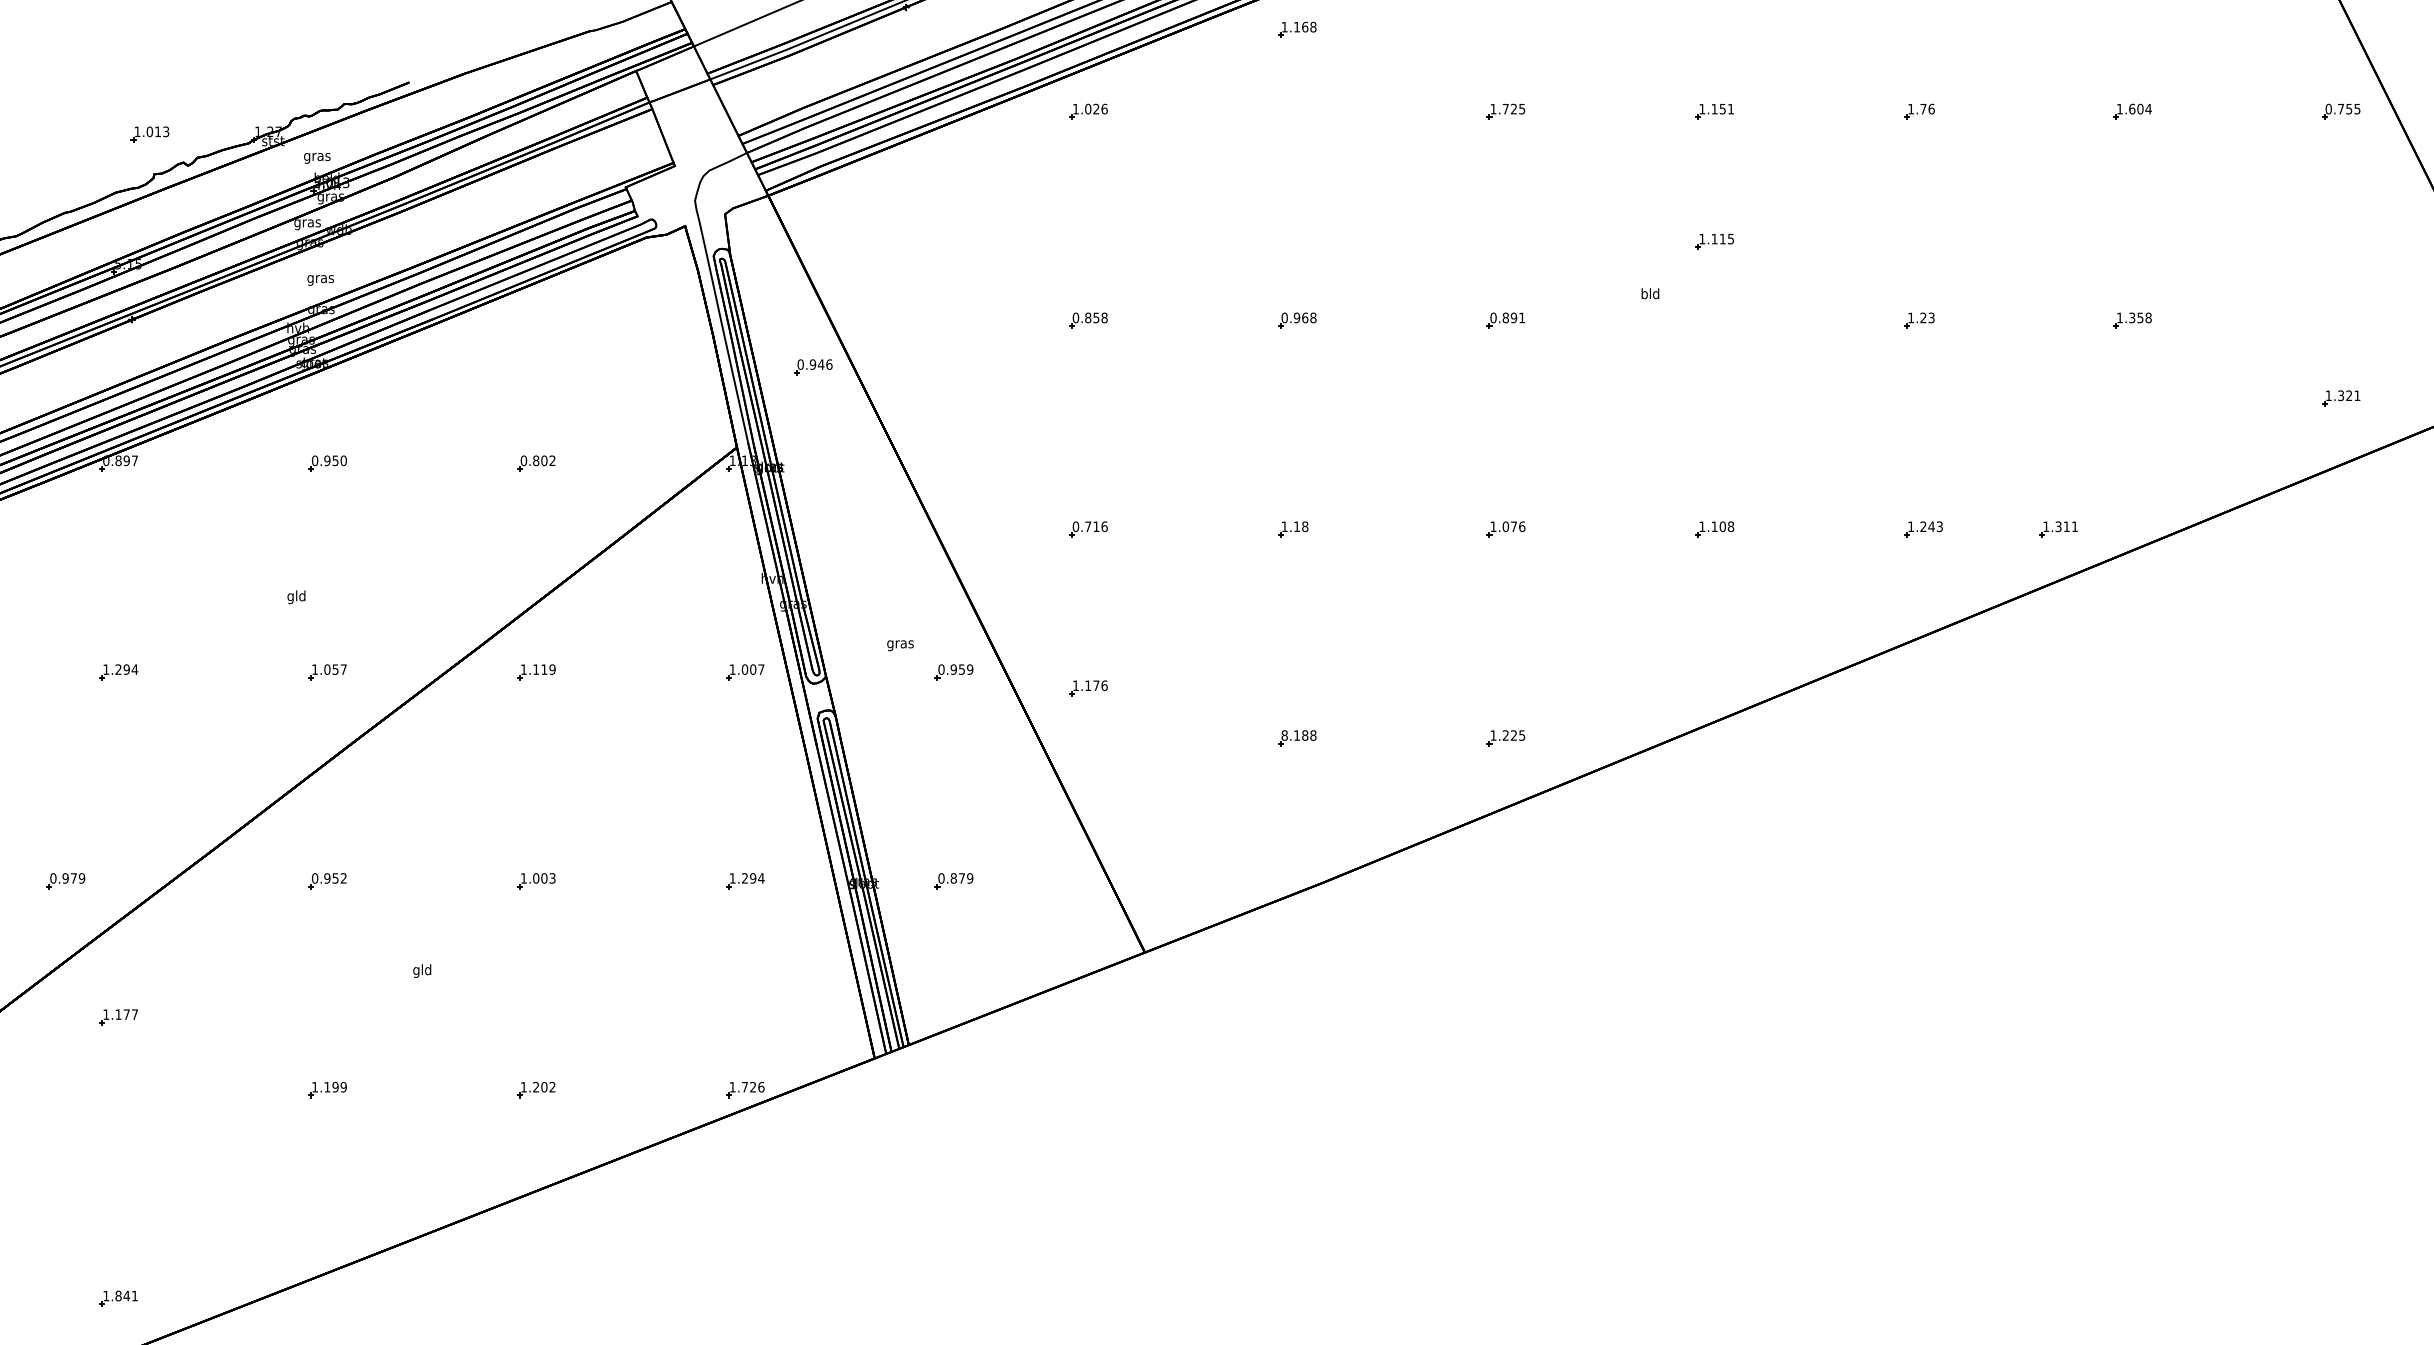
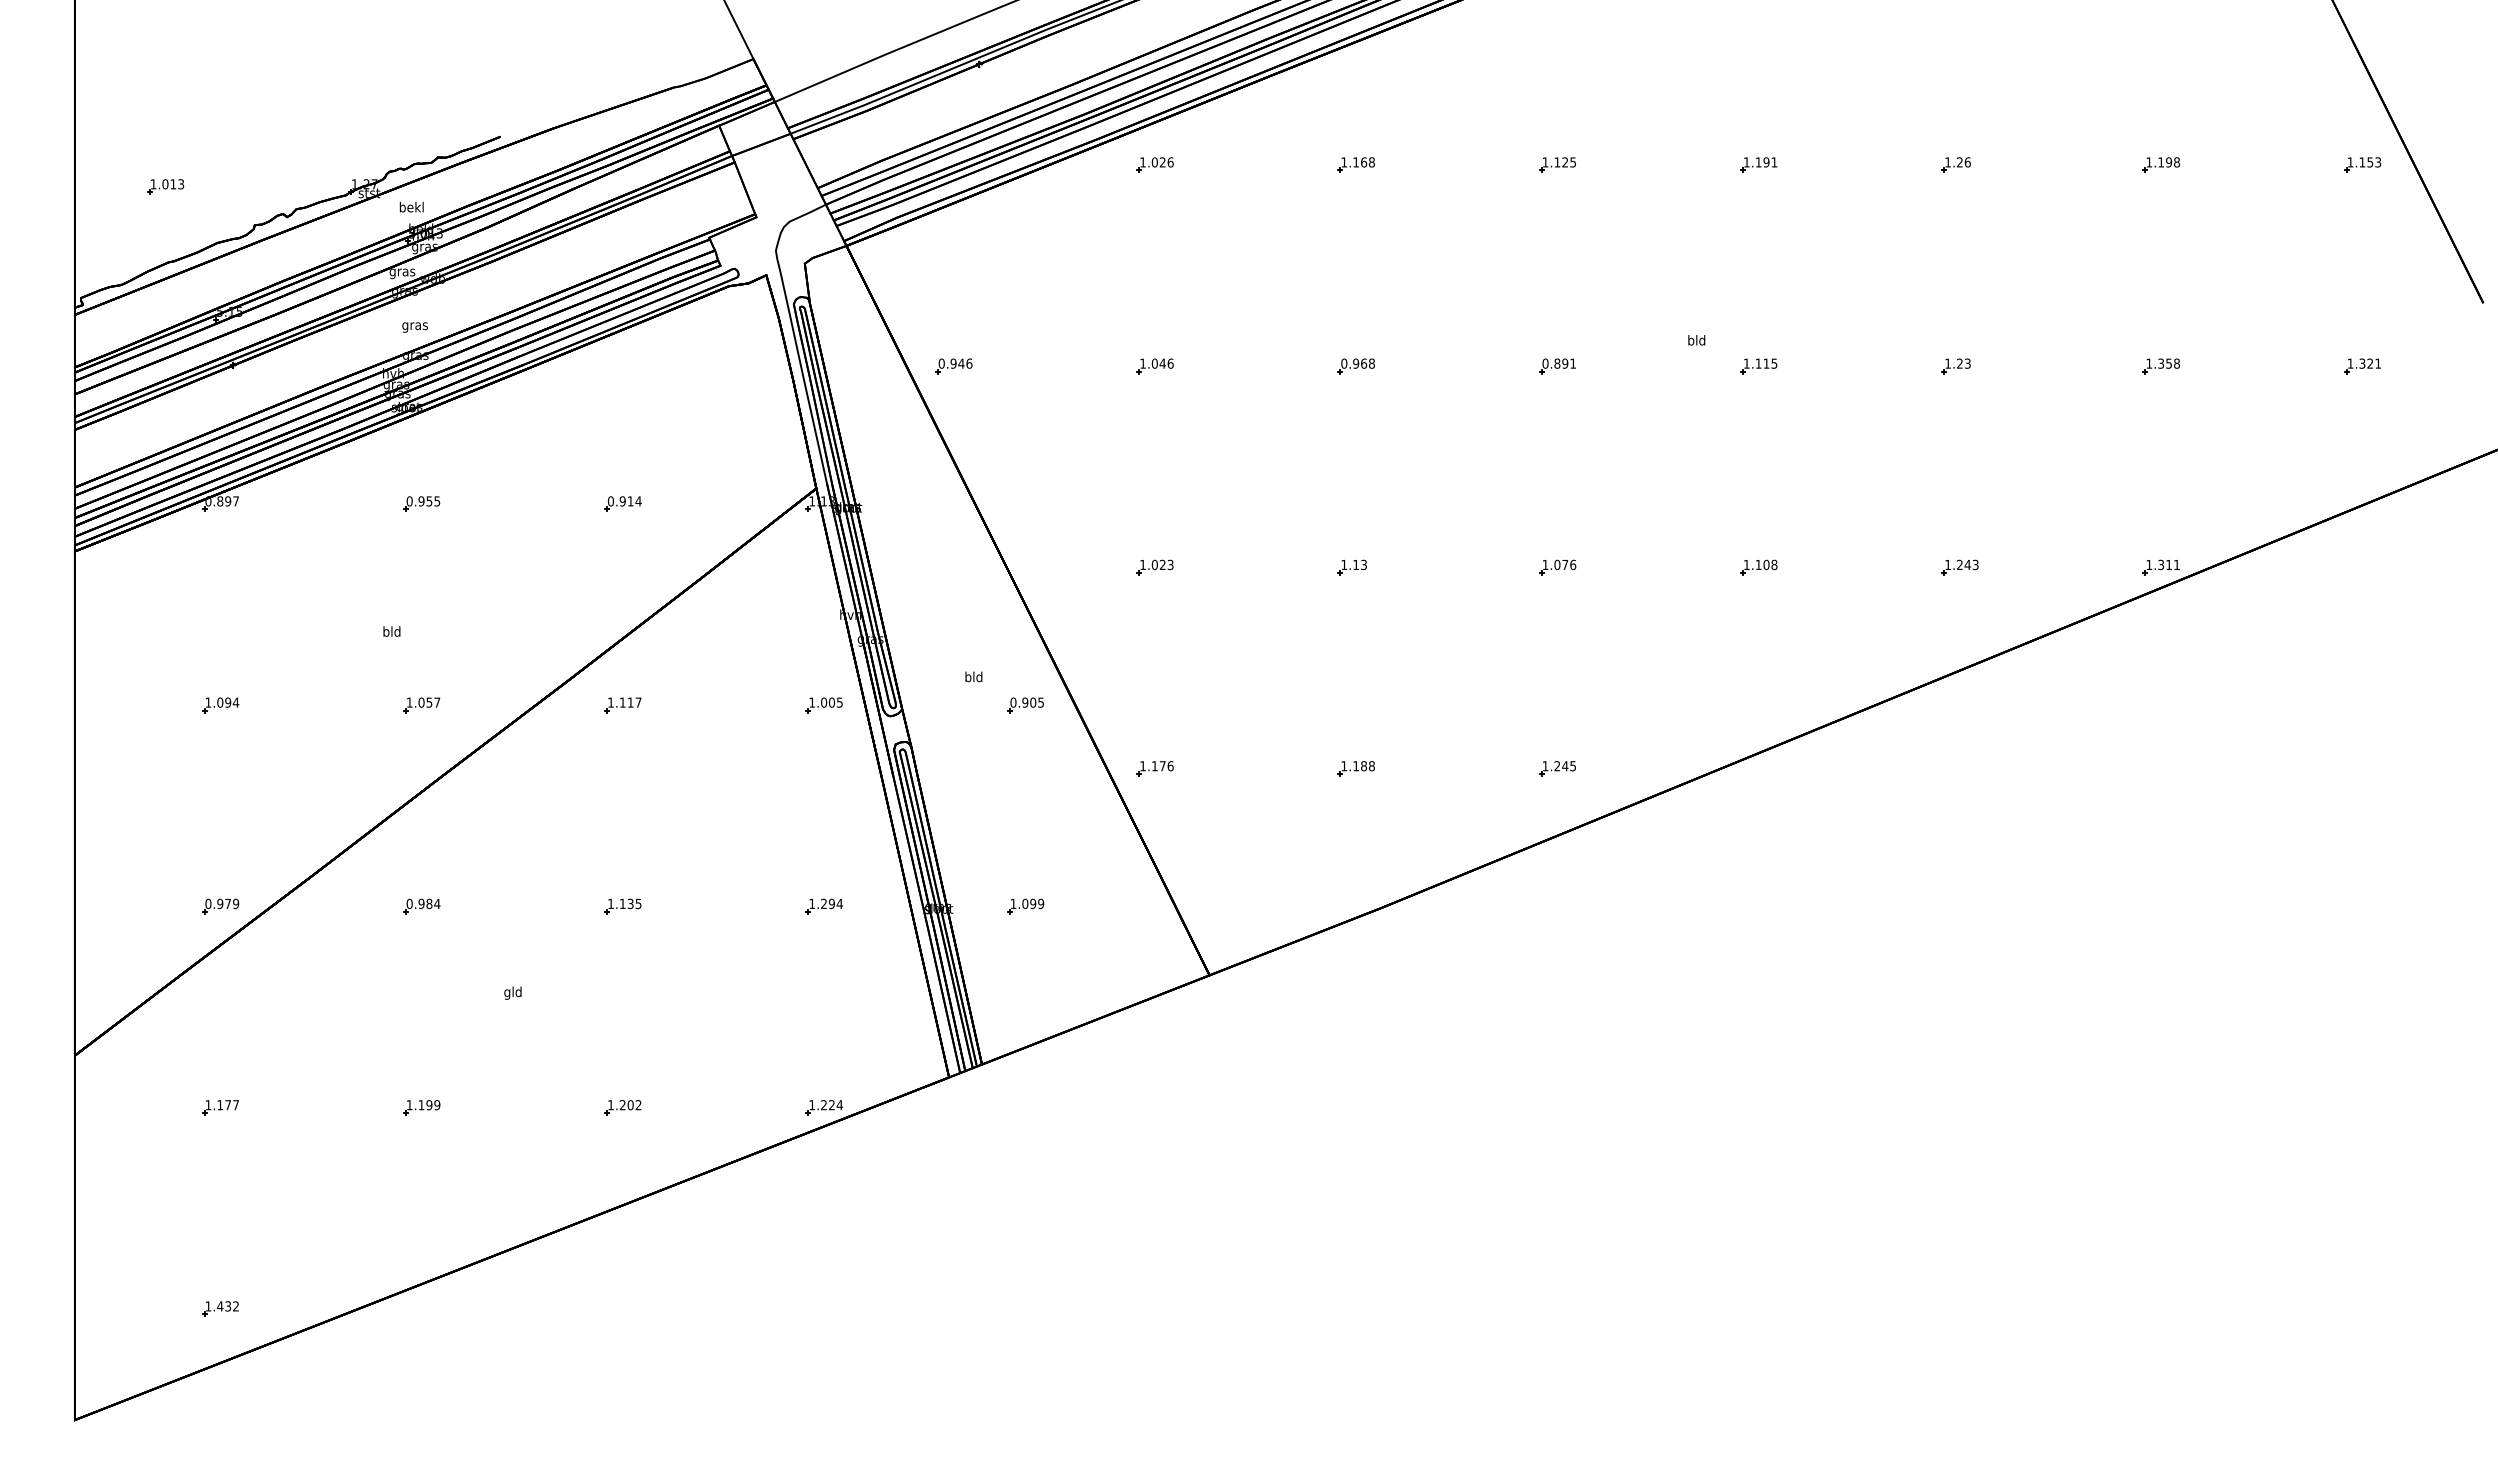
part: (1296, 29) -> (1355, 164), moved
text: (1505, 109) -> (1557, 162), 1.725 -> 1.125
text: (1722, 109) -> (1766, 162), 1.151 -> 1.191
text: (1923, 109) -> (1959, 162), 1.76 -> 1.26
text: (2140, 109) -> (2169, 162), 1.604 -> 1.198
text: (2342, 109) -> (2363, 162), 0.755 -> 1.153
part: (149, 134) -> (165, 186), moved
text: (316, 156) -> (411, 208), gras -> bekl
part: (1714, 242) -> (1758, 366), moved
text: (1089, 317) -> (1156, 363), 0.858 -> 1.046
part: (812, 367) -> (953, 366), moved
part: (2341, 398) -> (2362, 366), moved
text: (343, 460) -> (437, 501), 0.950 -> 0.955
text: (544, 460) -> (630, 501), 0.802 -> 0.914
text: (1089, 526) -> (1156, 564), 0.716 -> 1.023
text: (1305, 526) -> (1364, 564), 1.18 -> 1.13
part: (2057, 529) -> (2160, 567), moved
text: (291, 596) -> (386, 632), gld -> bld
text: (900, 643) -> (973, 677), gras -> bld
text: (118, 669) -> (220, 702), 1.294 -> 1.094
text: (552, 669) -> (638, 702), 1.119 -> 1.117
text: (761, 669) -> (839, 702), 1.007 -> 1.005
text: (966, 669) -> (1037, 702), 0.959 -> 0.905
part: (1087, 688) -> (1154, 768), moved
text: (1284, 735) -> (1344, 766), 8.188 -> 1.188
text: (1514, 735) -> (1565, 766), 1.225 -> 1.245
text: (339, 878) -> (433, 903), 0.952 -> 0.984
text: (544, 878) -> (630, 903), 1.003 -> 1.135
text: (951, 878) -> (1023, 903), 0.879 -> 1.099
part: (65, 881) -> (220, 906), moved
part: (118, 1017) -> (220, 1107), moved
text: (753, 1087) -> (832, 1105), 1.726 -> 1.224
text: (126, 1296) -> (227, 1306), 1.841 -> 1.432

